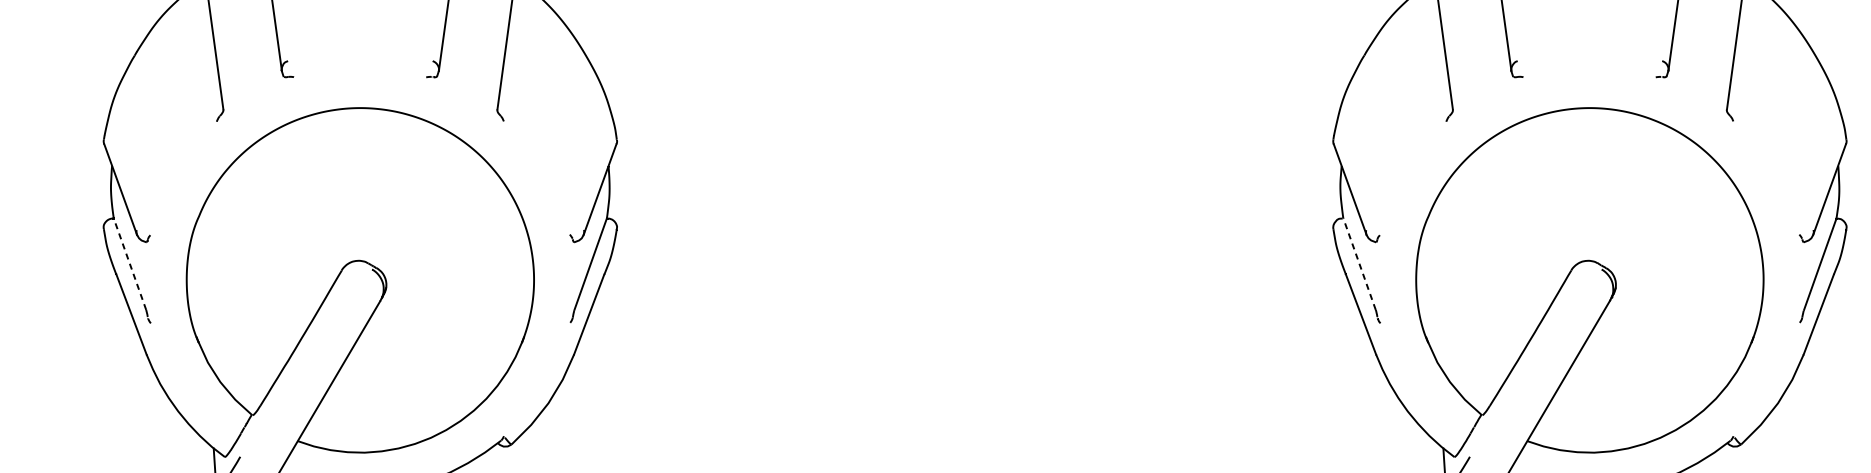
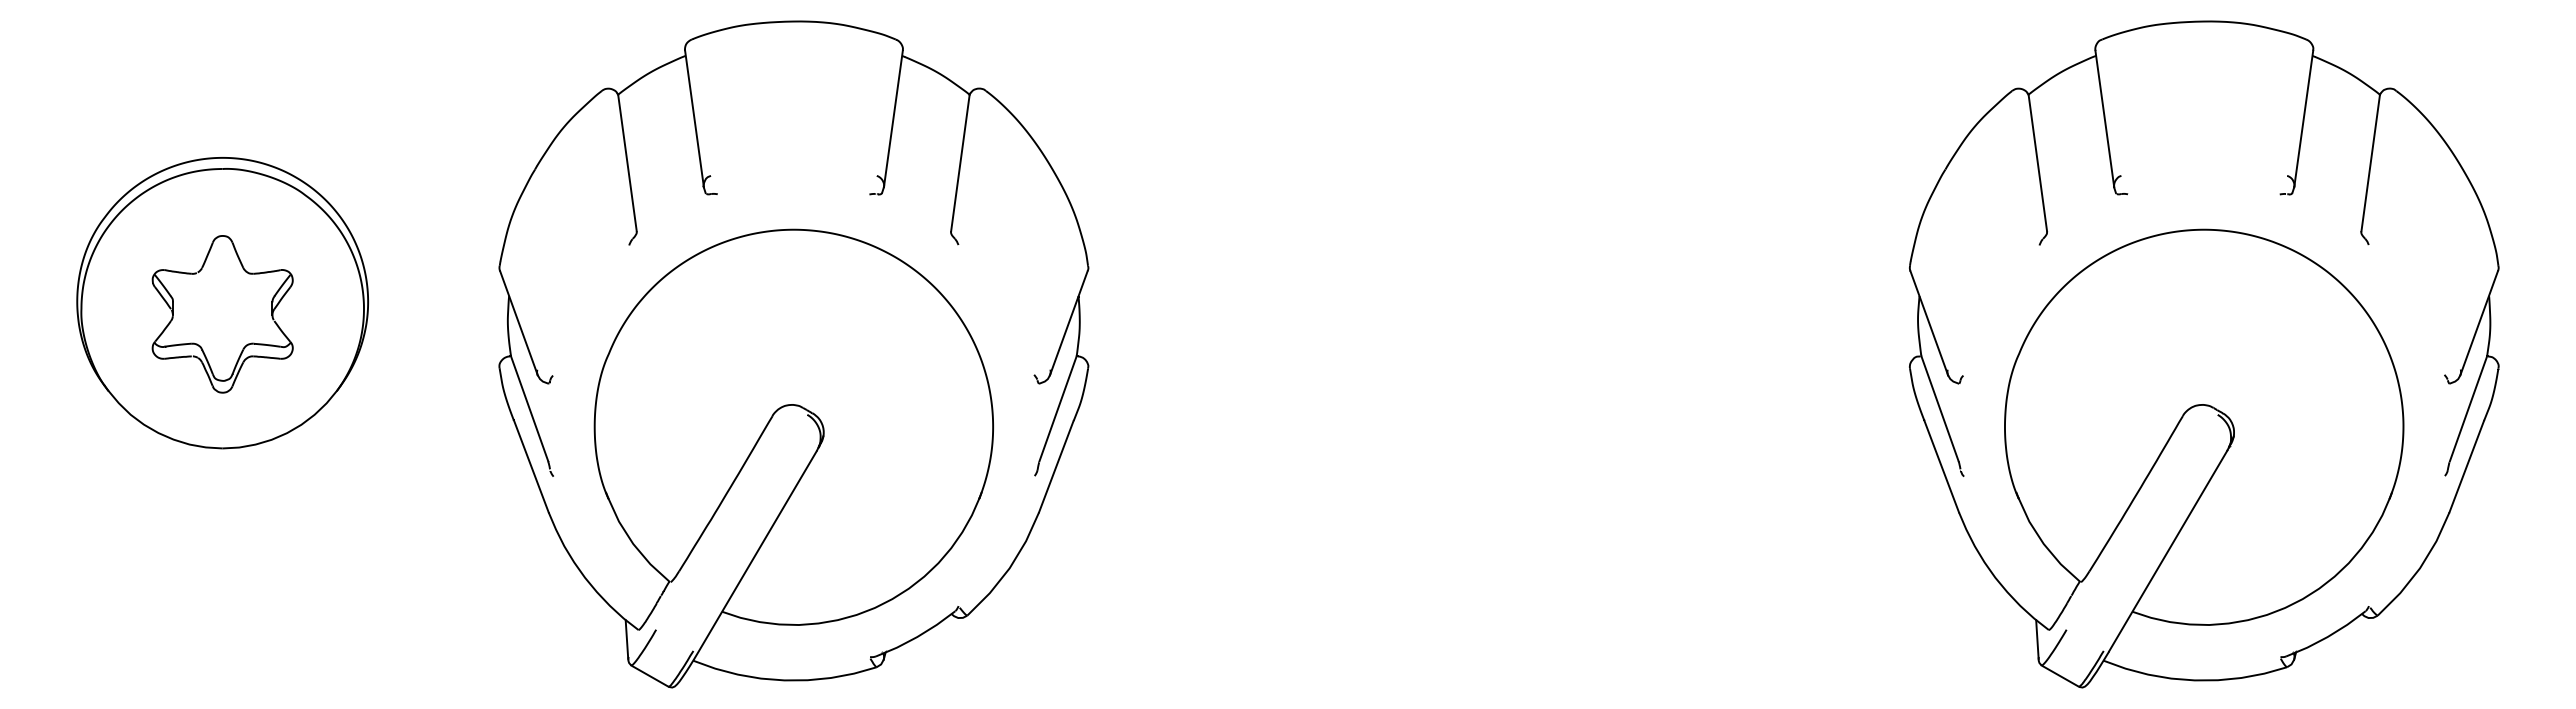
line: (129, 263) -> (529, 408), dashed -> solid
line: (1359, 263) -> (1940, 408), dashed -> solid

